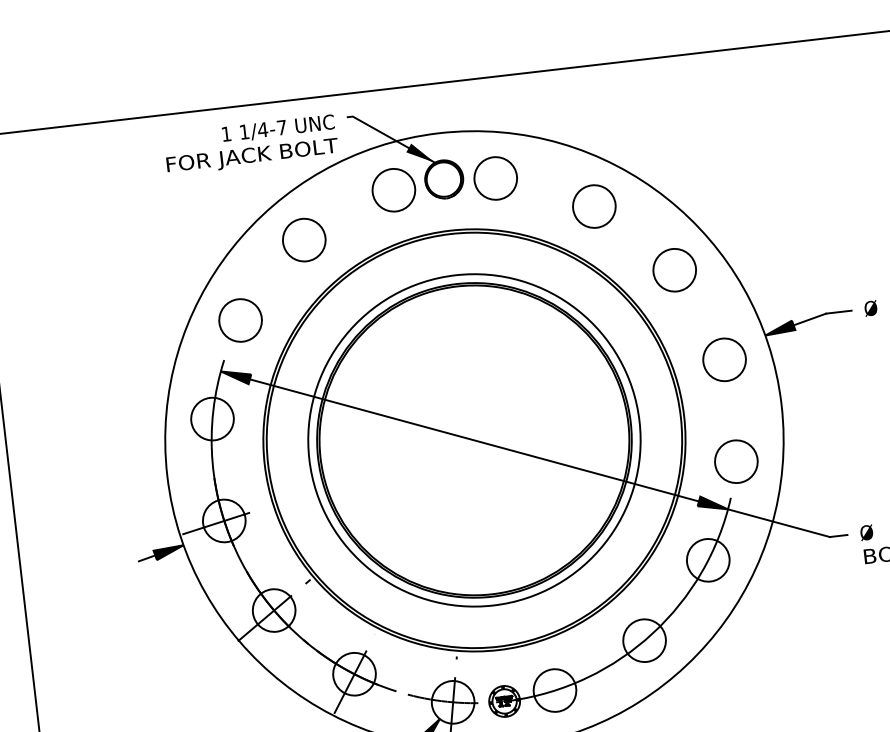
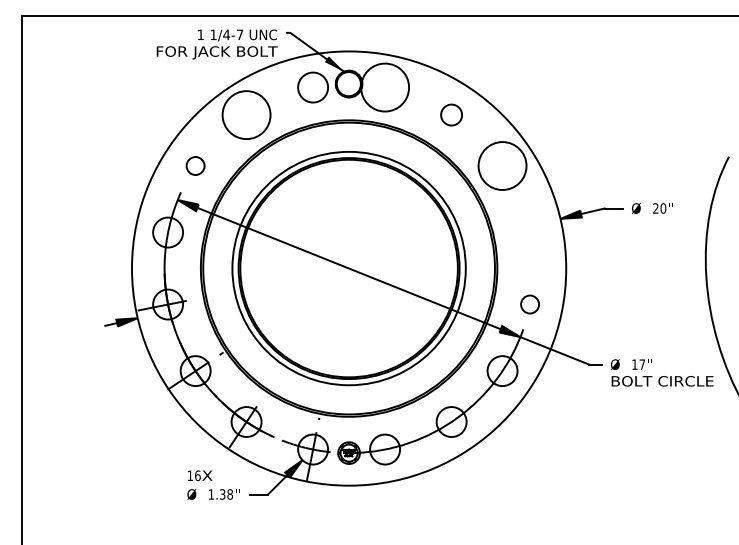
circle: (496, 178) -> (385, 87), size x1.6
circle: (594, 205) -> (451, 114), size x0.7
circle: (304, 240) -> (246, 115), size x1.6
circle: (674, 270) -> (502, 166), size x1.6
circle: (240, 319) -> (195, 165), size x0.6
circle: (723, 359) -> (529, 232), removed
circle: (735, 461) -> (529, 304), size x0.6

